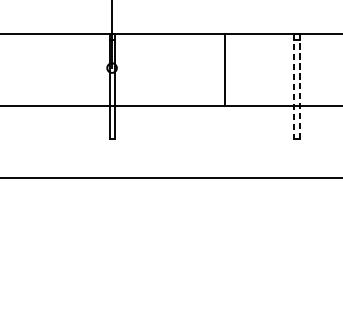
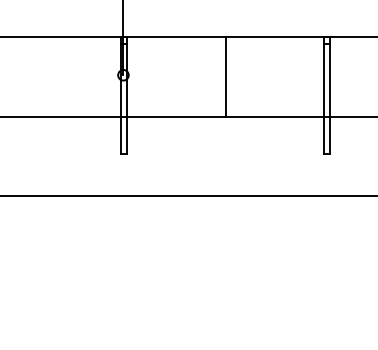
line: (224, 69) -> (225, 76), moved
line: (299, 86) -> (330, 95), dashed -> solid
line: (293, 87) -> (323, 96), dashed -> solid

